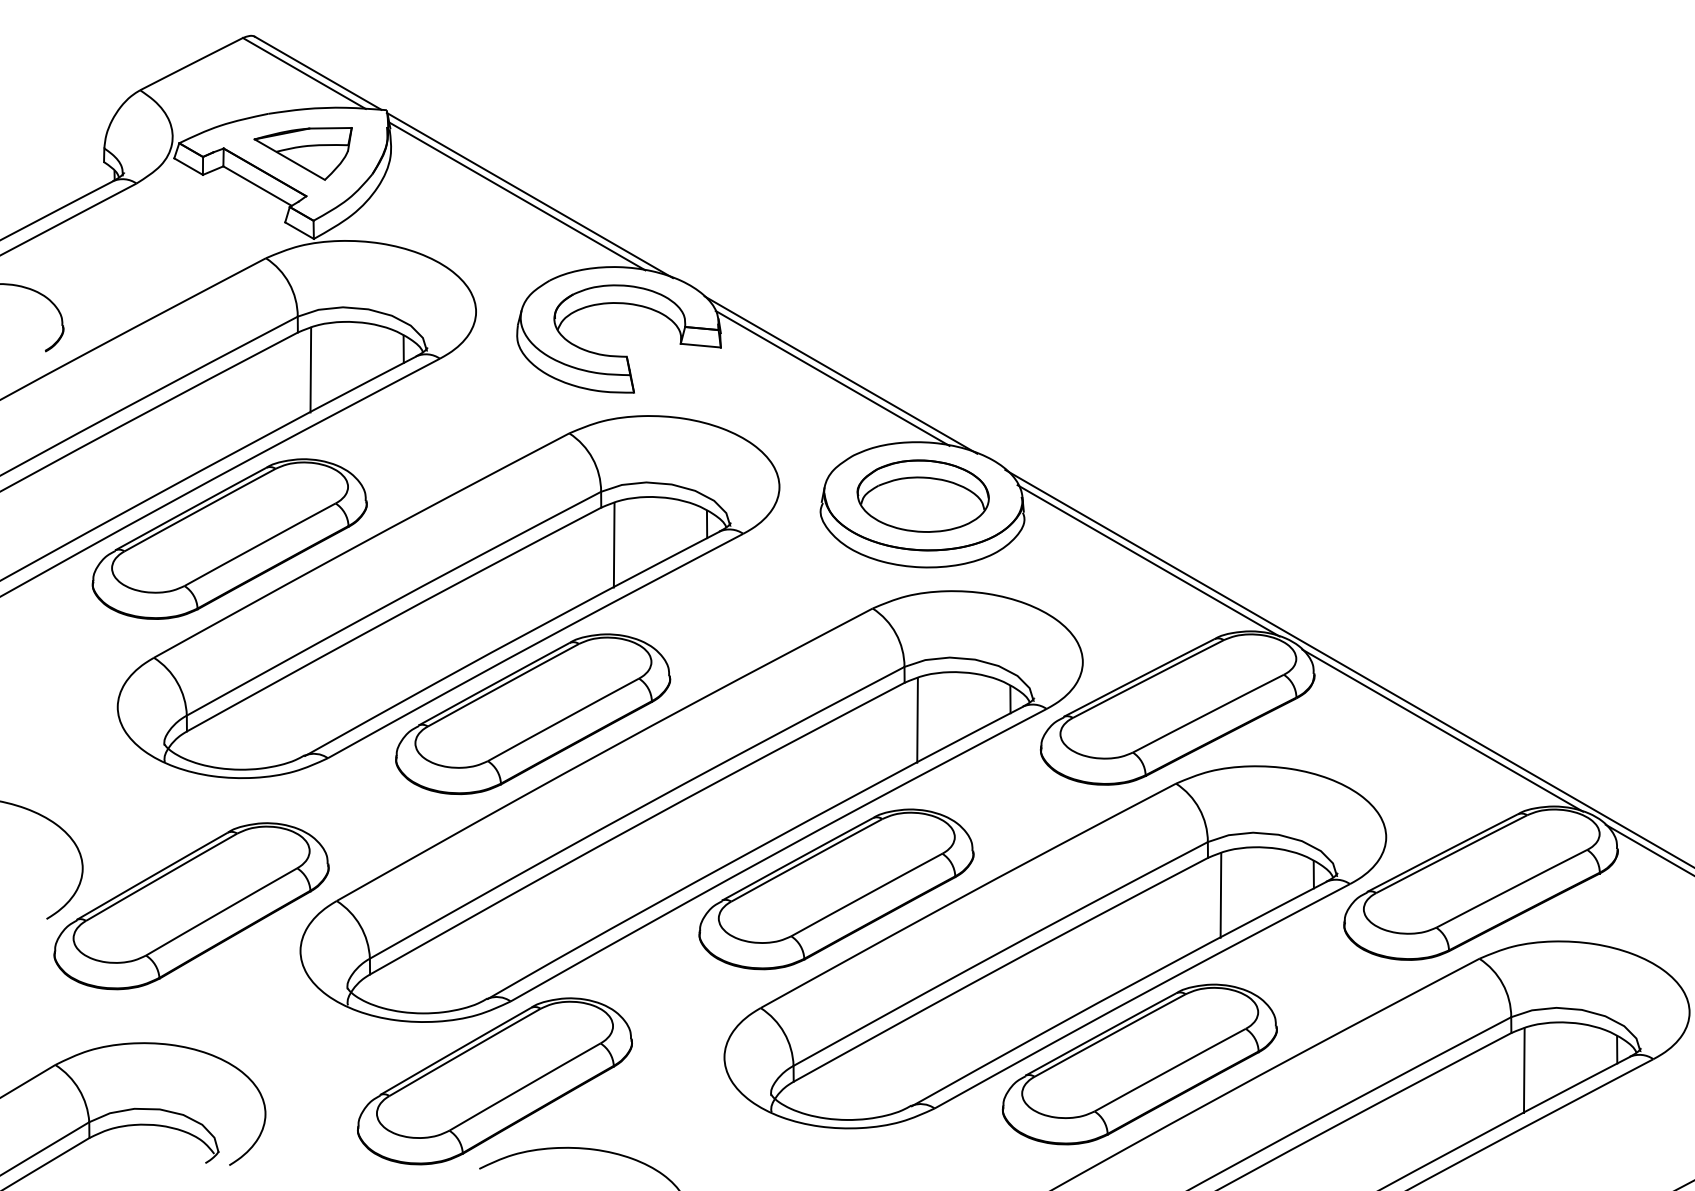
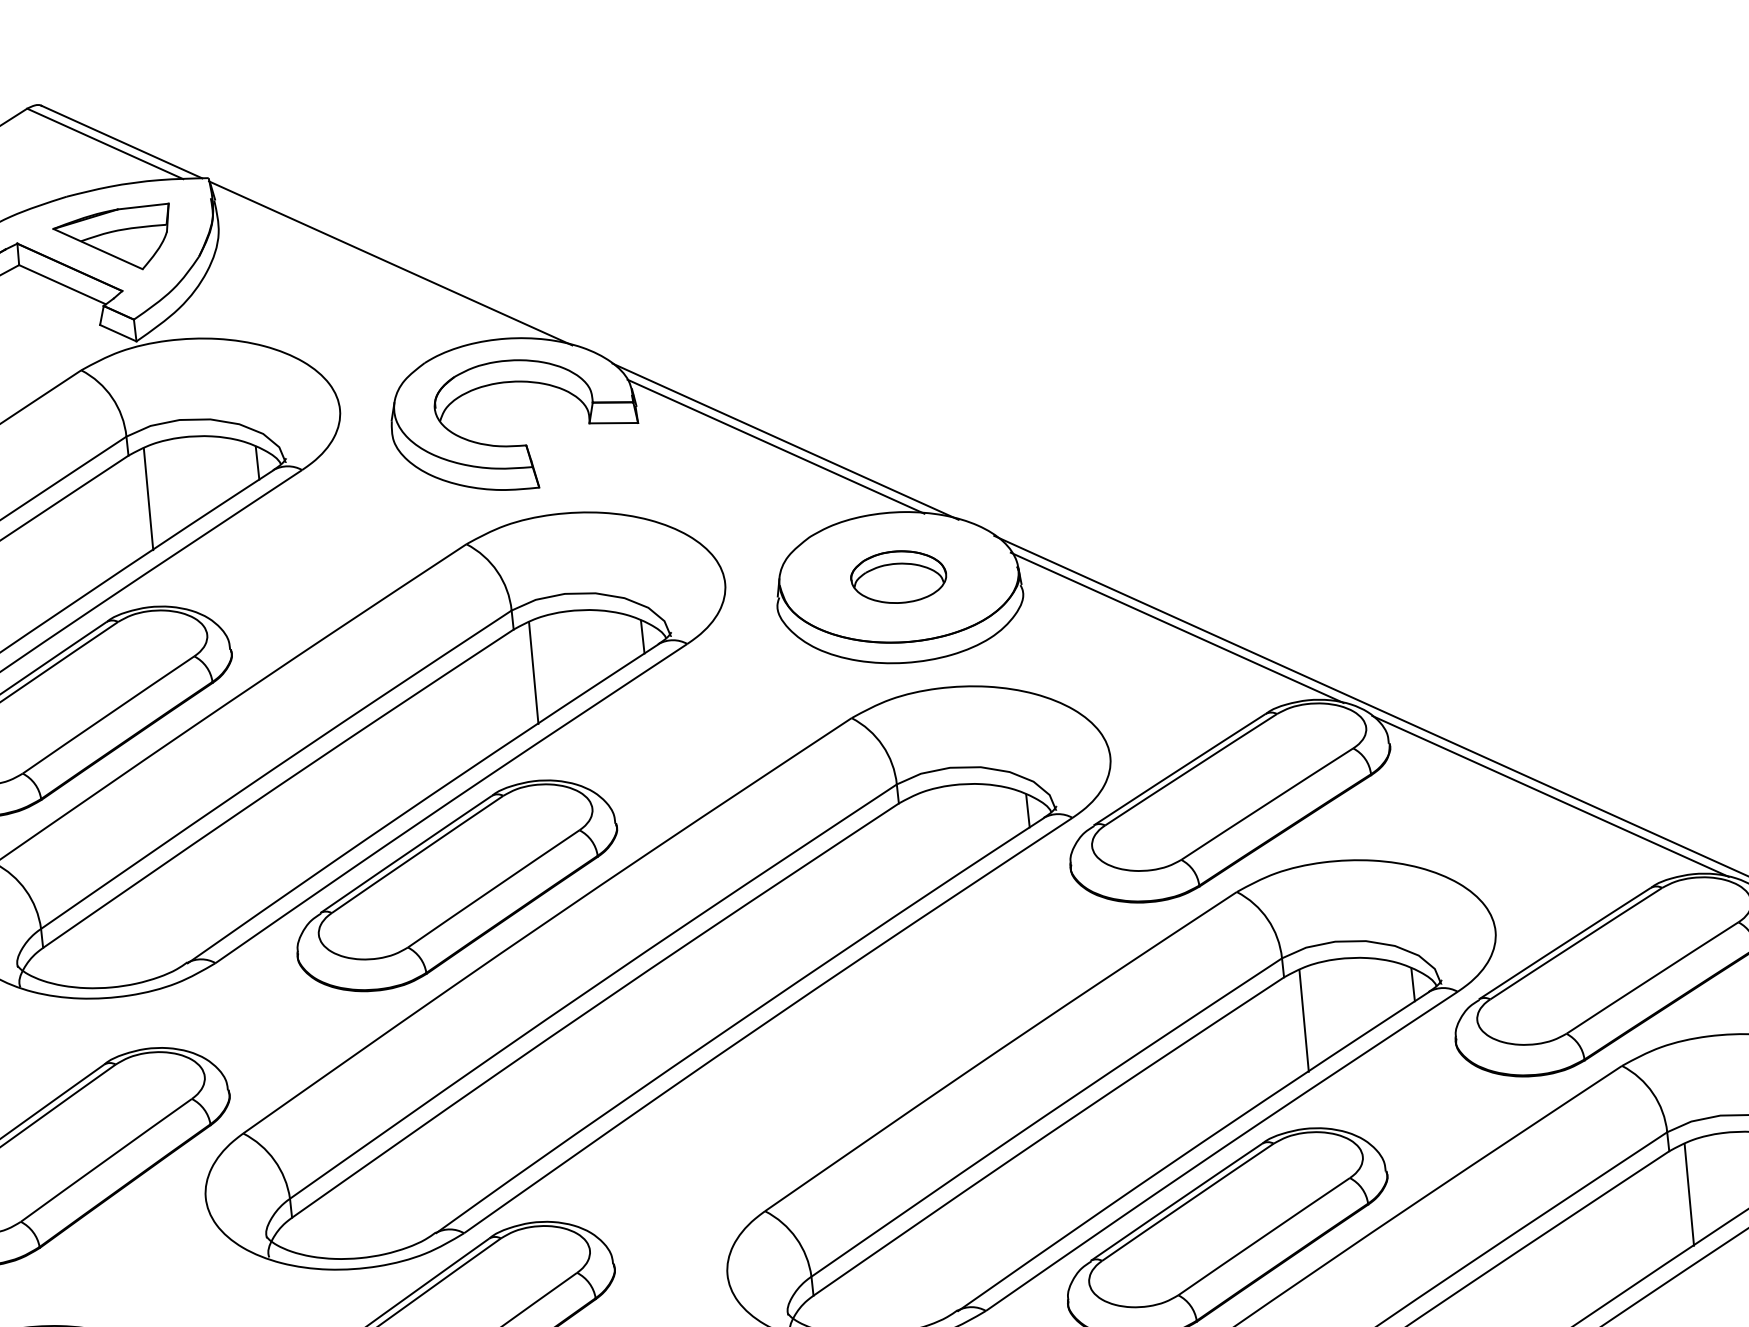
line: (517, 196) -> (375, 266), removed
part: (922, 495) -> (897, 576), size x0.6
line: (917, 720) -> (918, 847), removed
part: (836, 889) -> (841, 1059), removed

